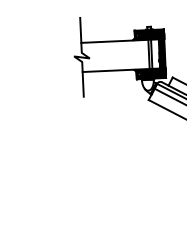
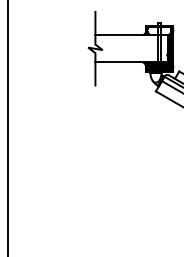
hatch: (149, 34) -> (159, 30), removed

